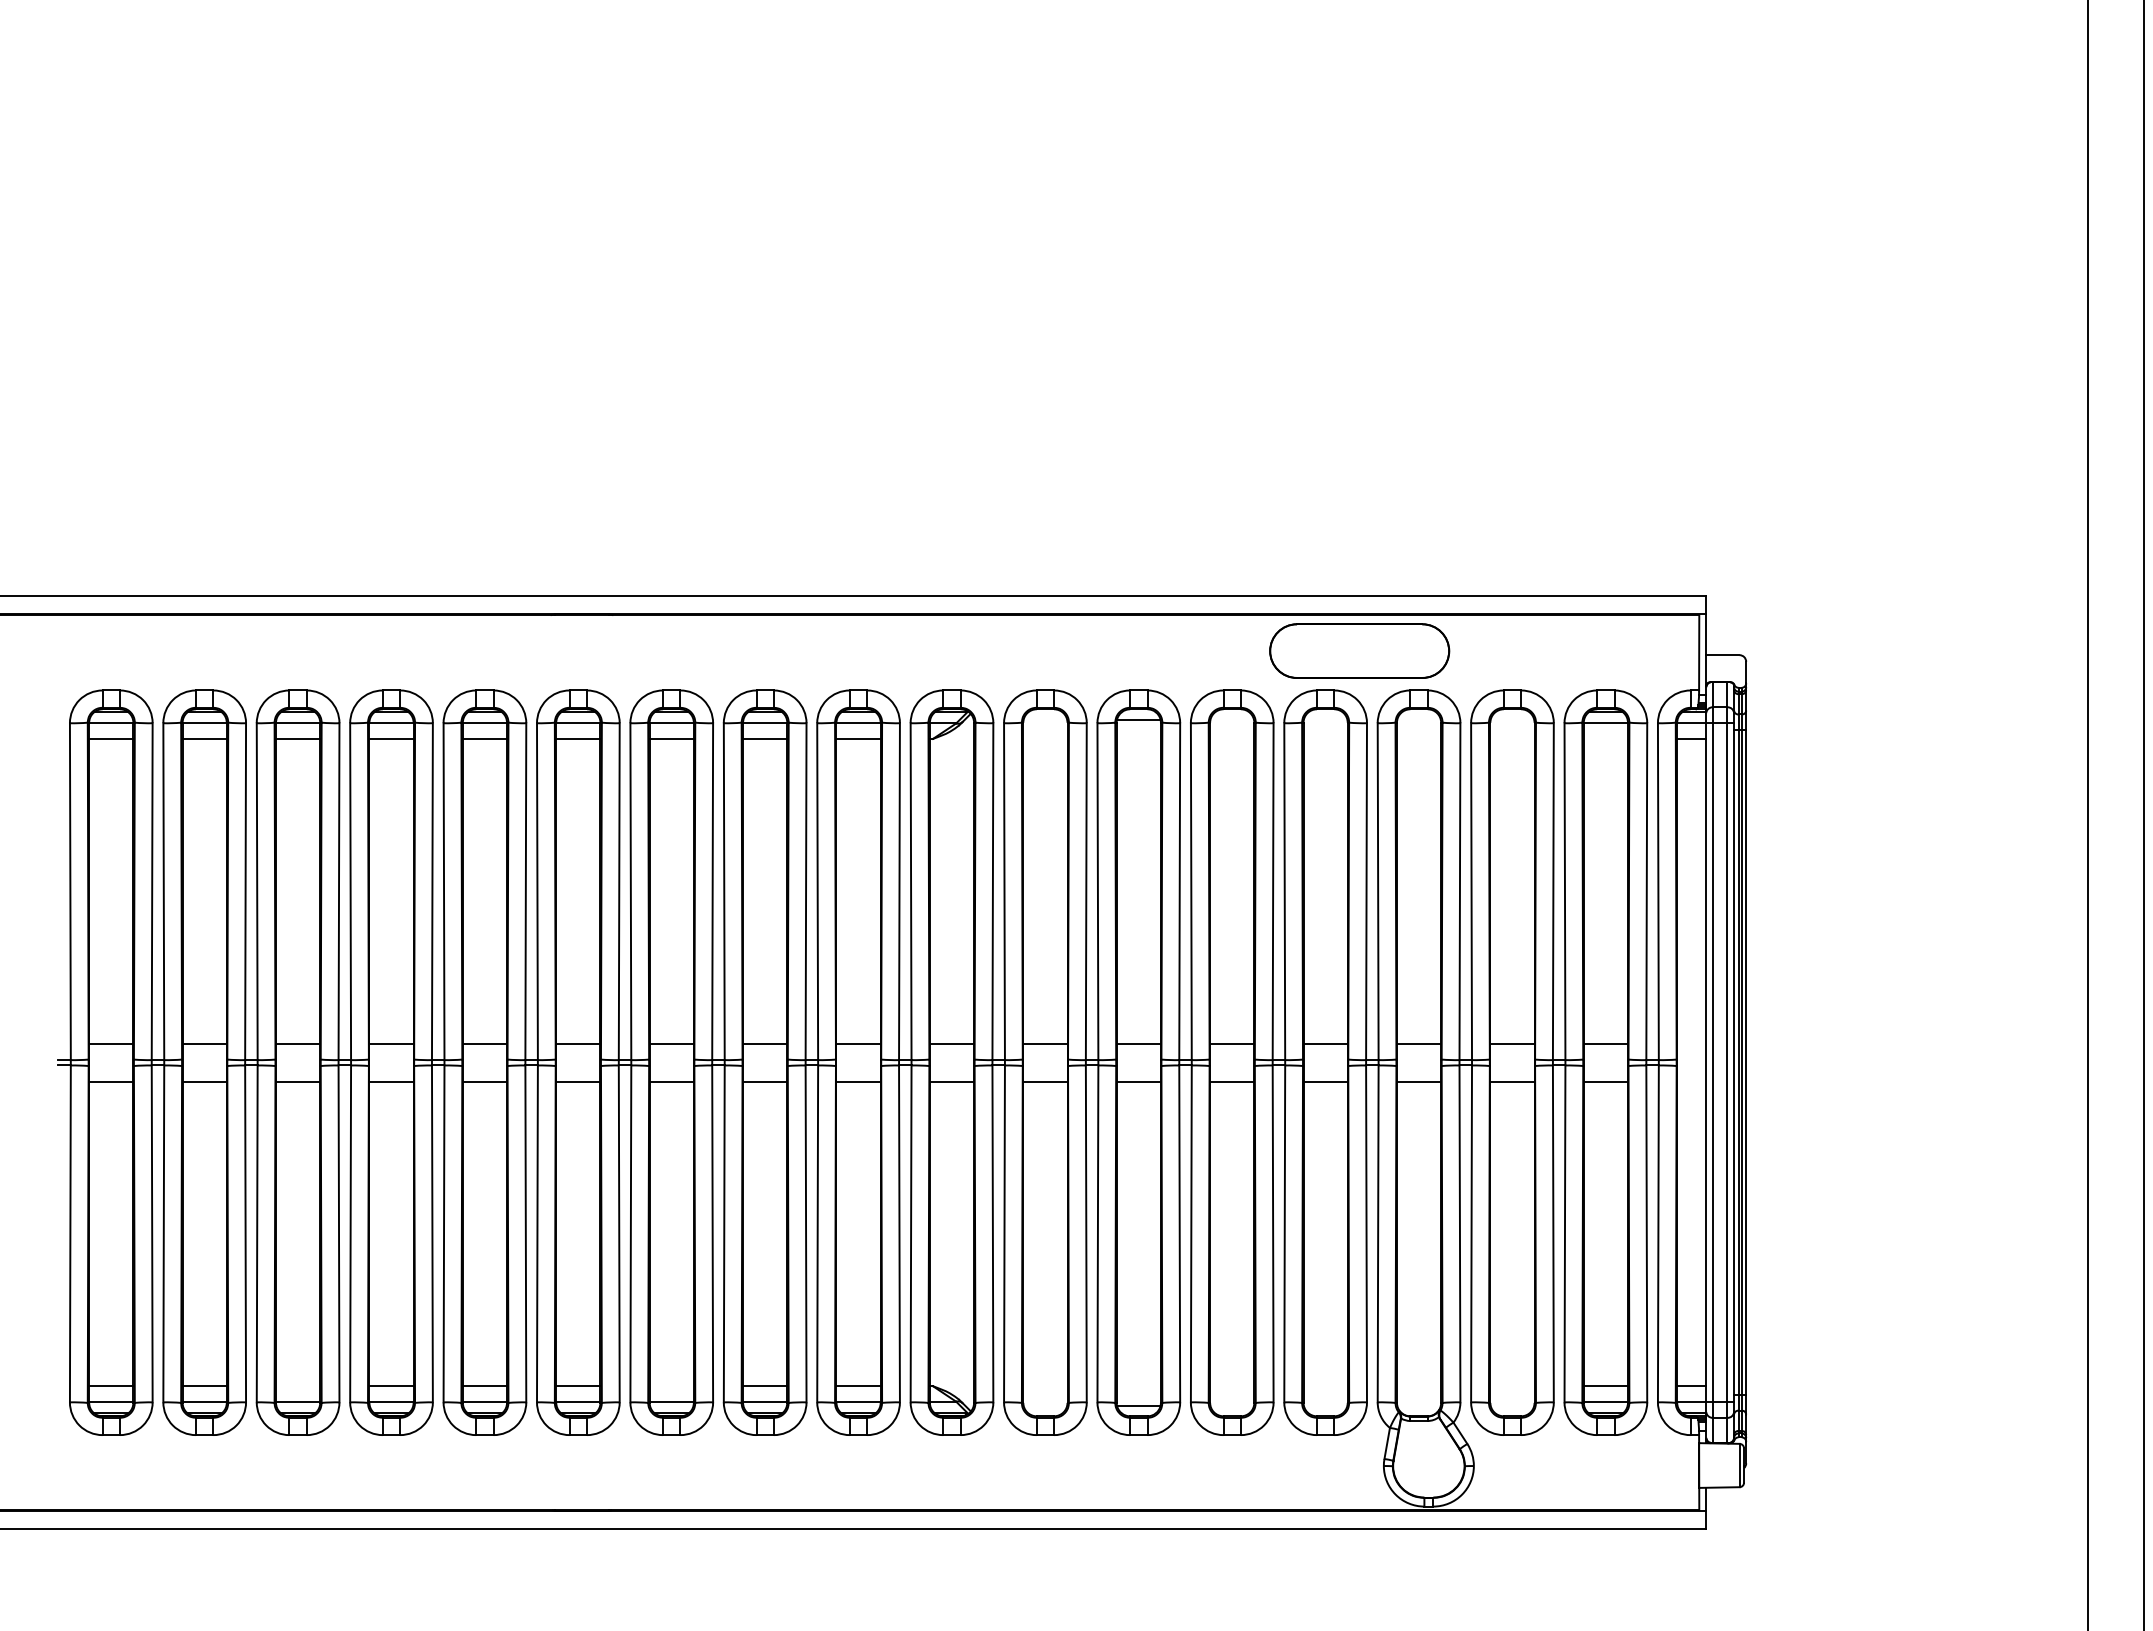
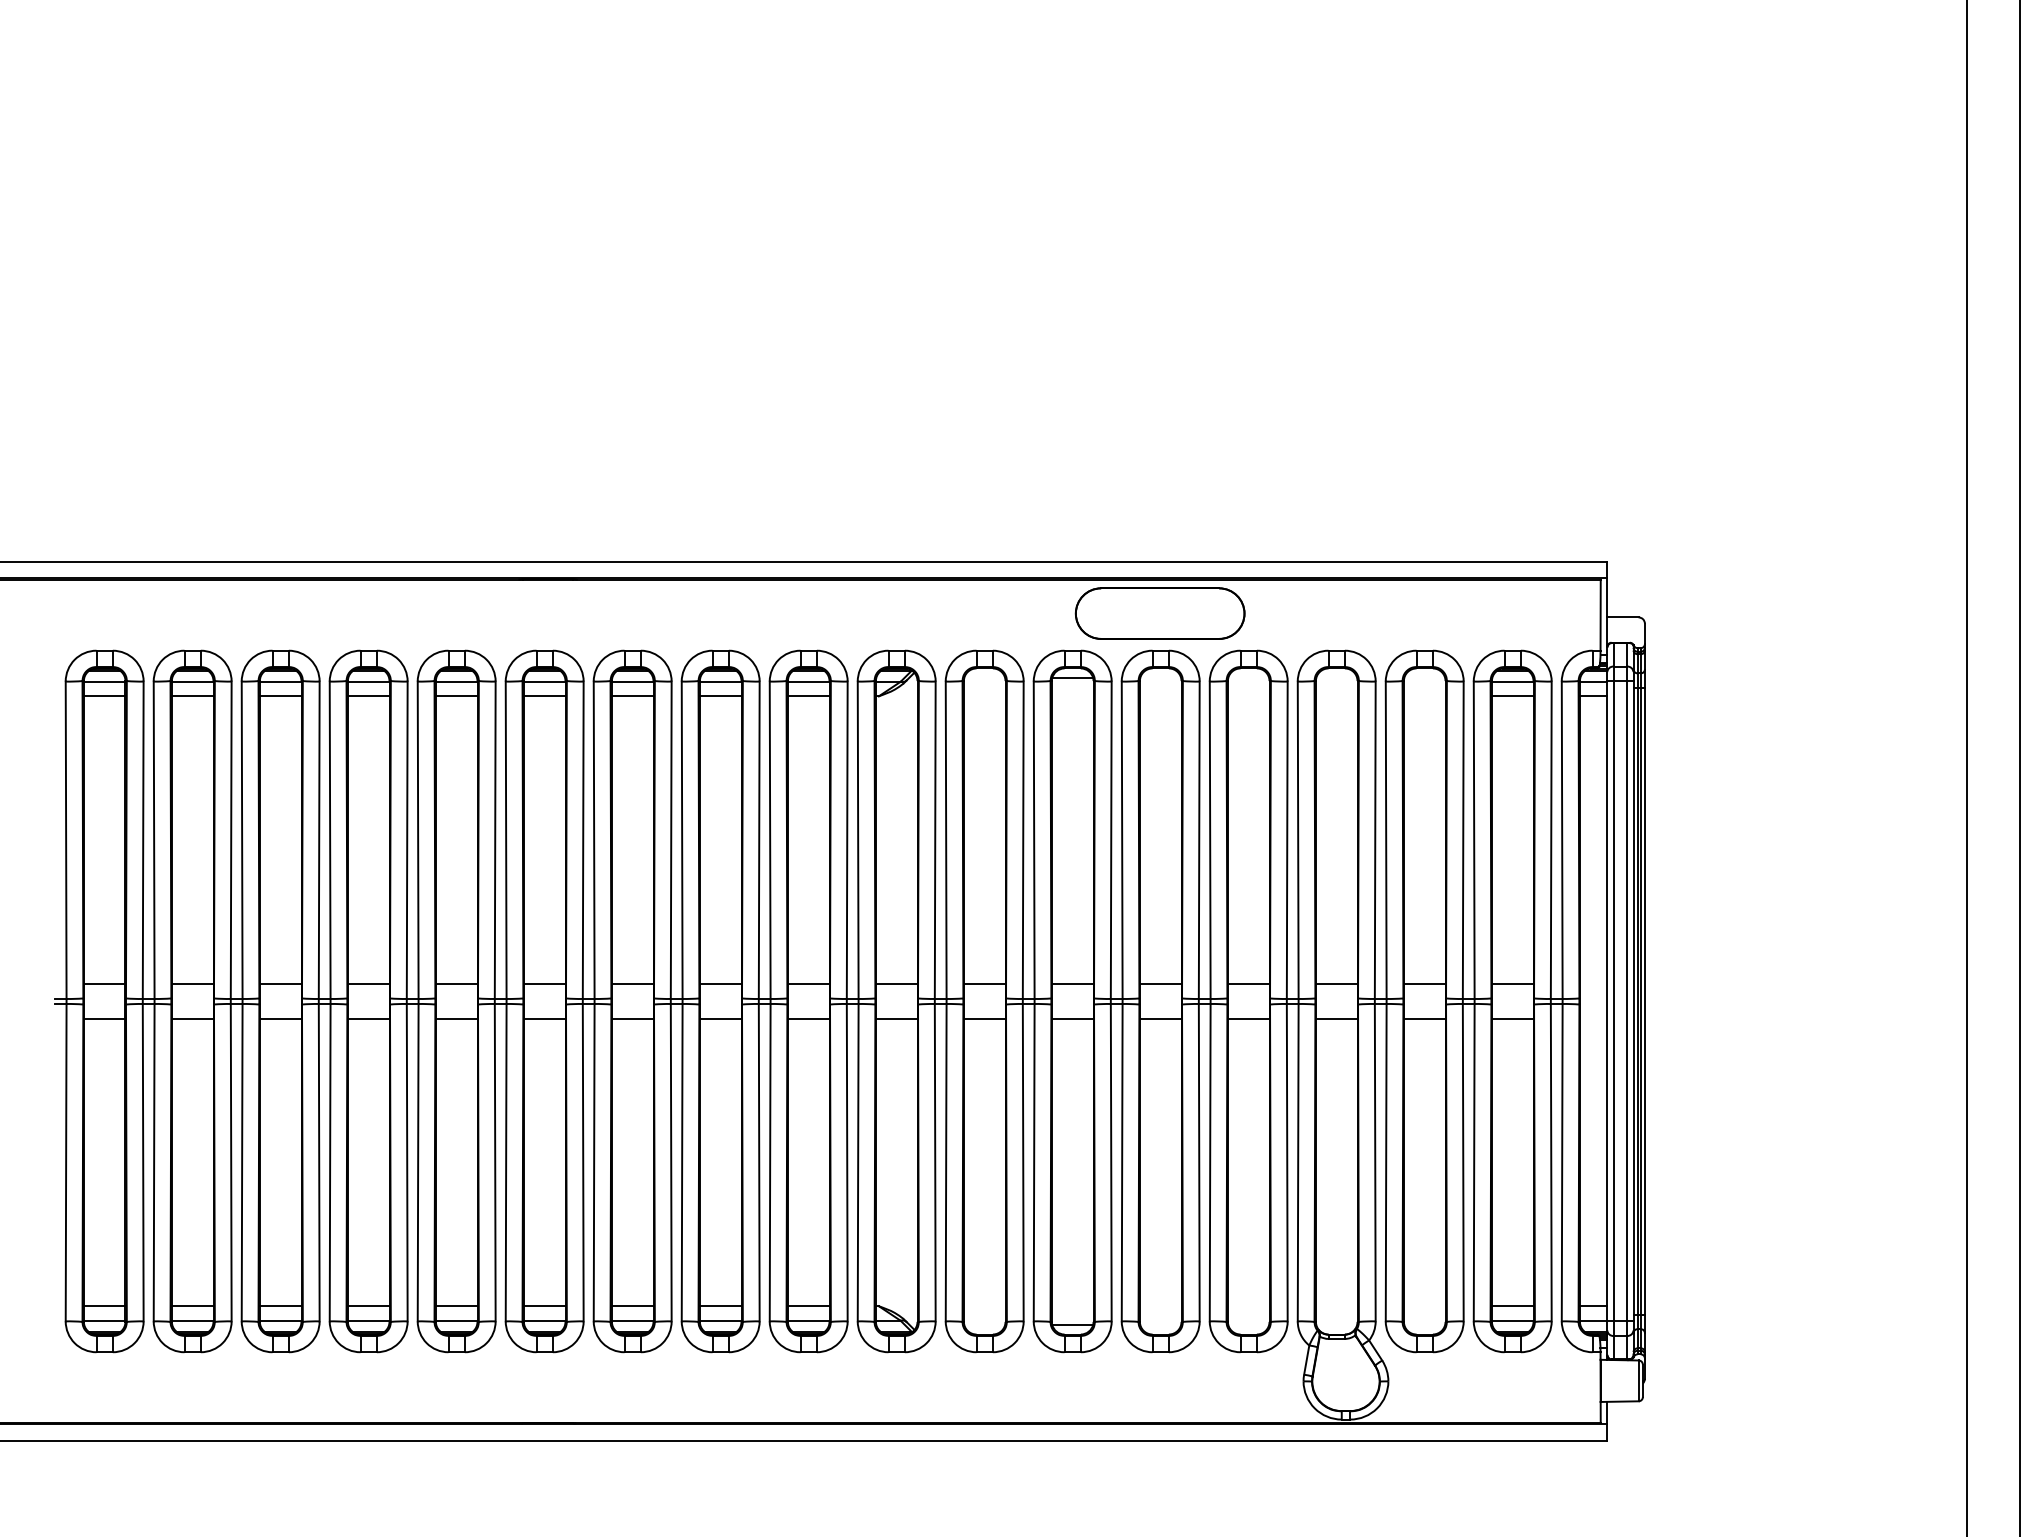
part: (1359, 650) -> (1160, 613), moved
line: (1605, 738) -> (1512, 695), added
line: (298, 1386) -> (281, 1306), added
line: (671, 1386) -> (632, 1306), added

